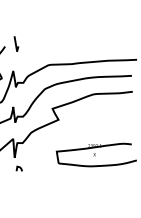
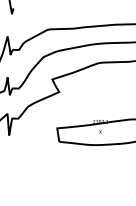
curve: (18, 167) -> (13, 146), removed

